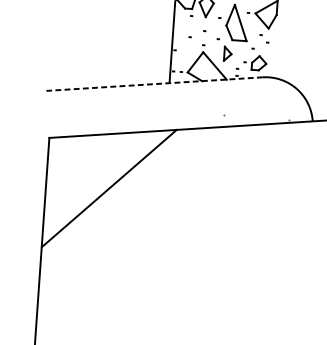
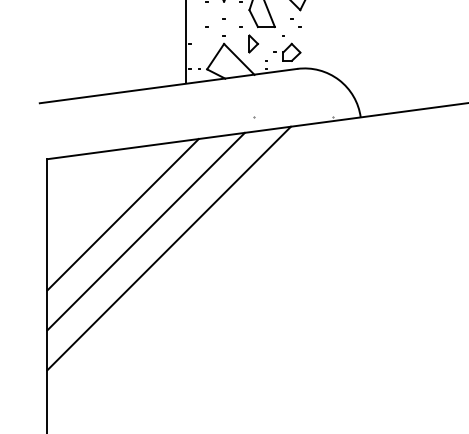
line: (154, 84) -> (168, 86), dashed -> solid
line: (126, 203) -> (145, 231), added
line: (145, 219) -> (168, 248), added

